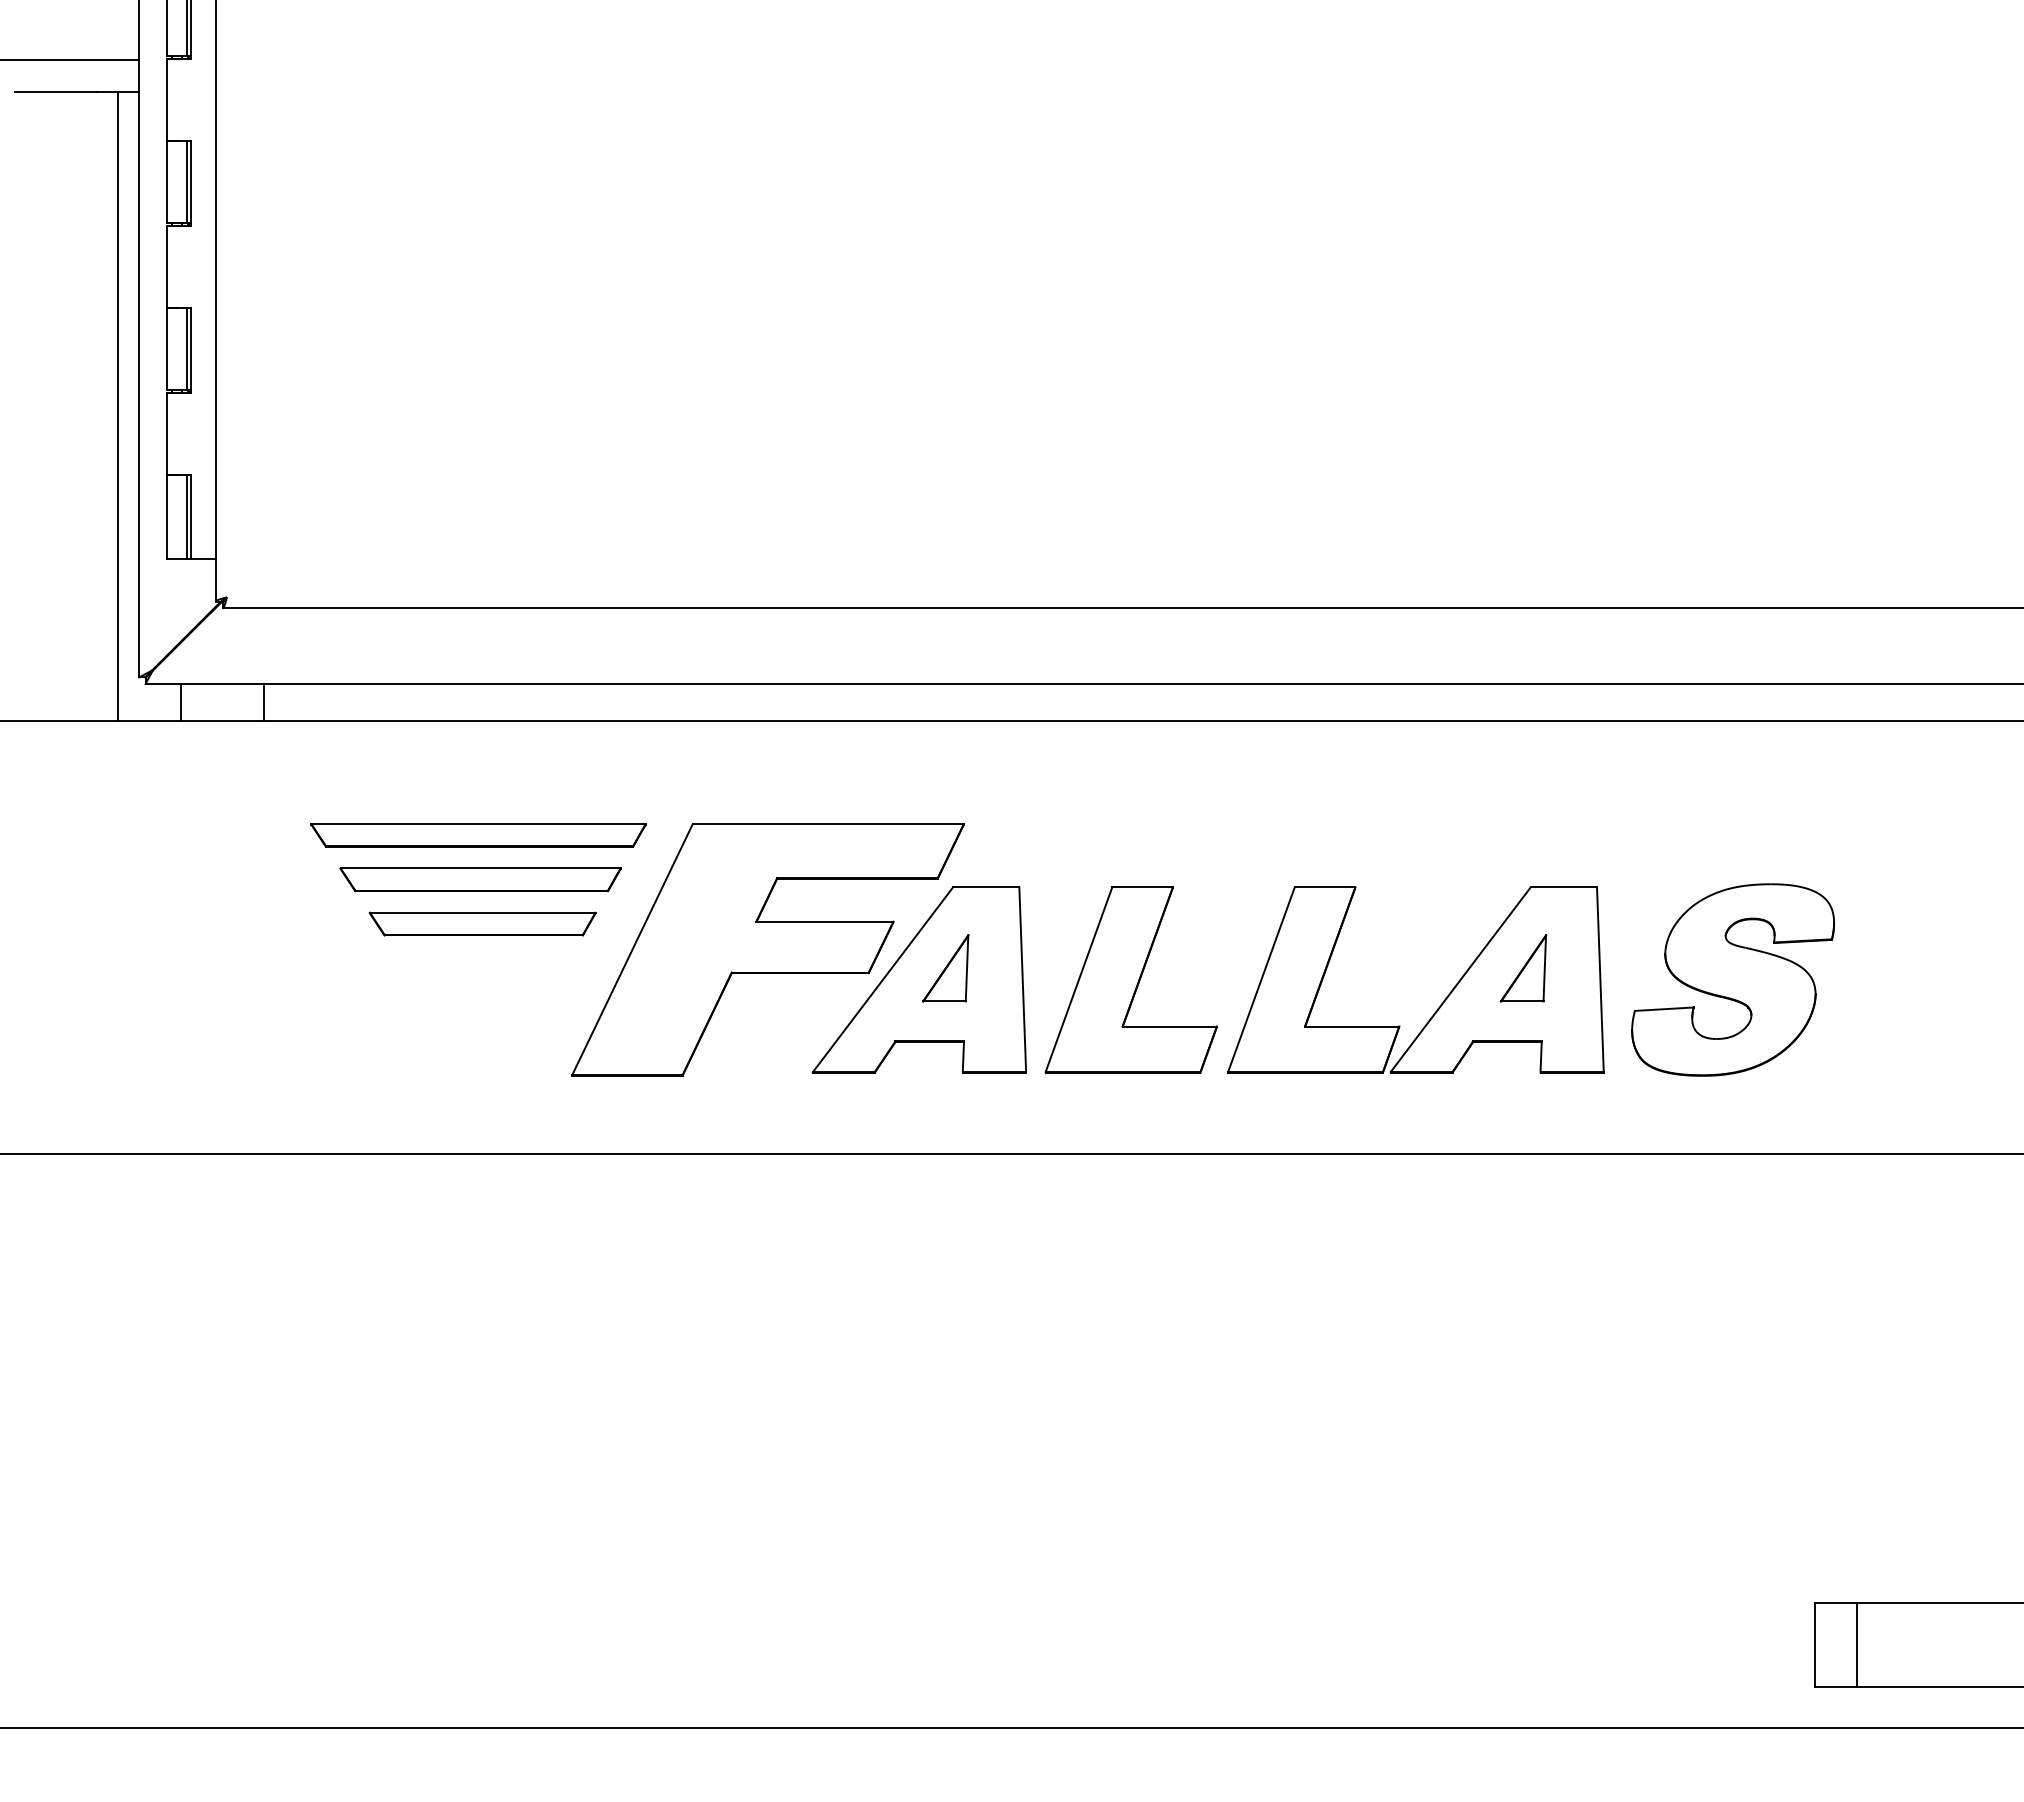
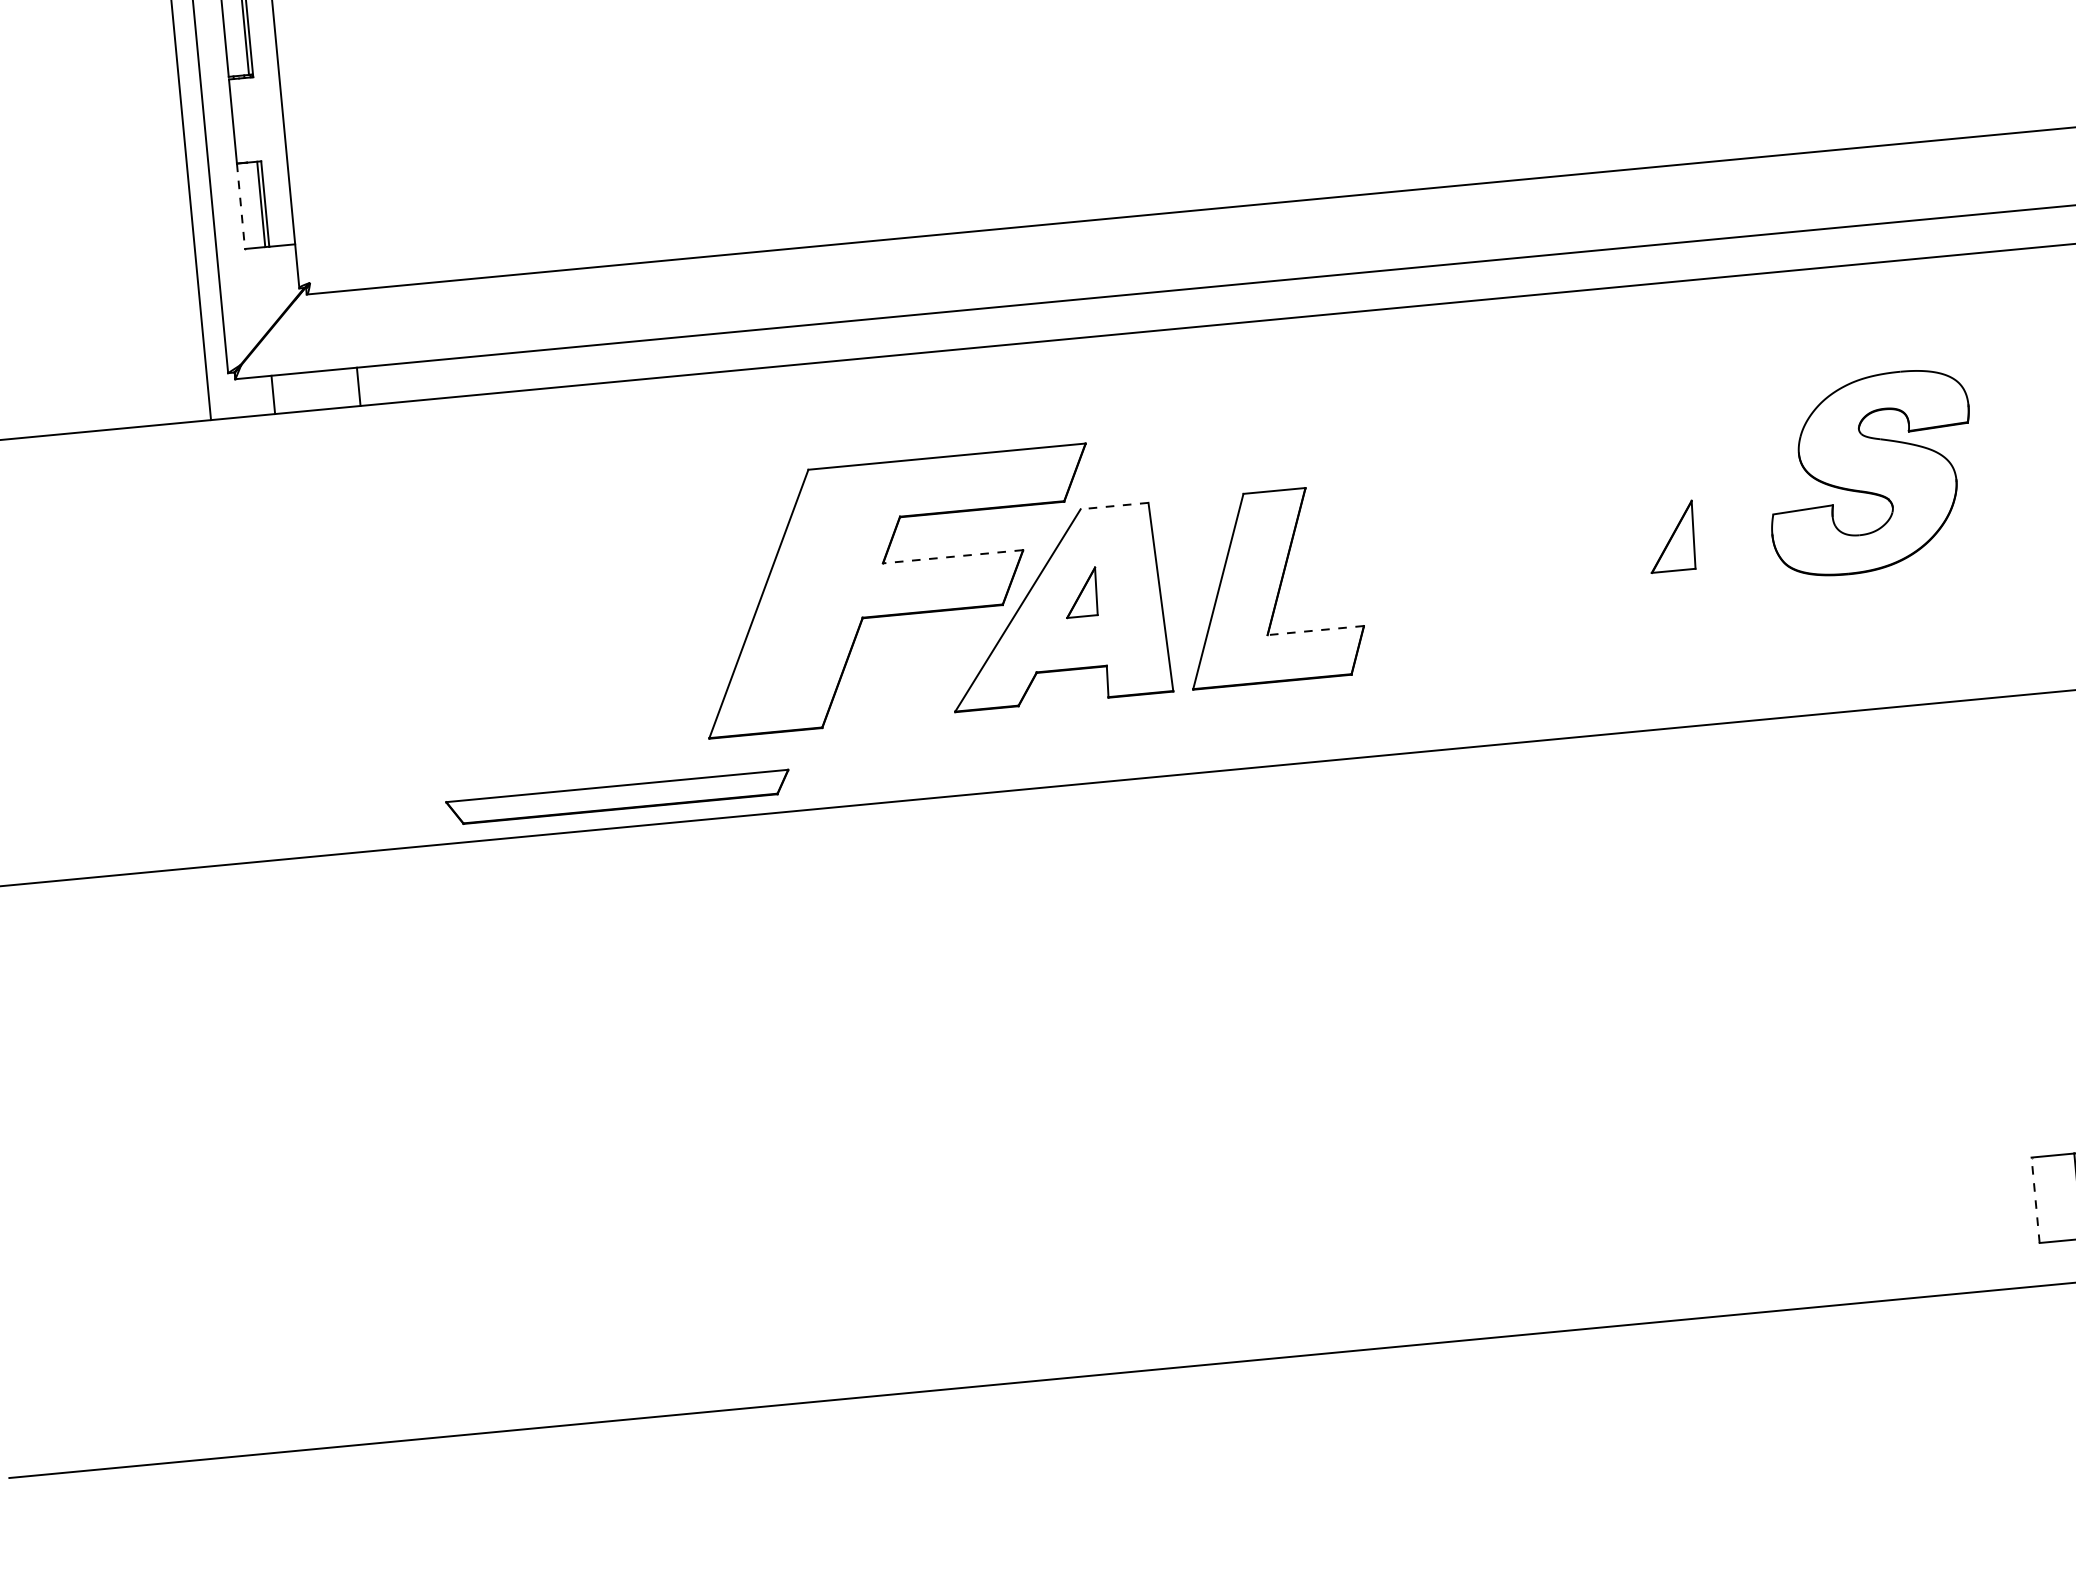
line: (166, 516) -> (240, 205), solid -> dashed
part: (478, 835) -> (618, 797), moved
part: (480, 879) -> (596, 546), removed
line: (985, 887) -> (1113, 506), solid -> dashed
line: (824, 921) -> (952, 556), solid -> dashed
part: (482, 923) -> (603, 591), removed
part: (945, 968) -> (1080, 592), size x0.7
part: (1733, 979) -> (1871, 472), moved
part: (1443, 1000) -> (1593, 577), removed
line: (1169, 1026) -> (1315, 630), solid -> dashed
line: (1815, 1644) -> (2035, 1200), solid -> dashed

